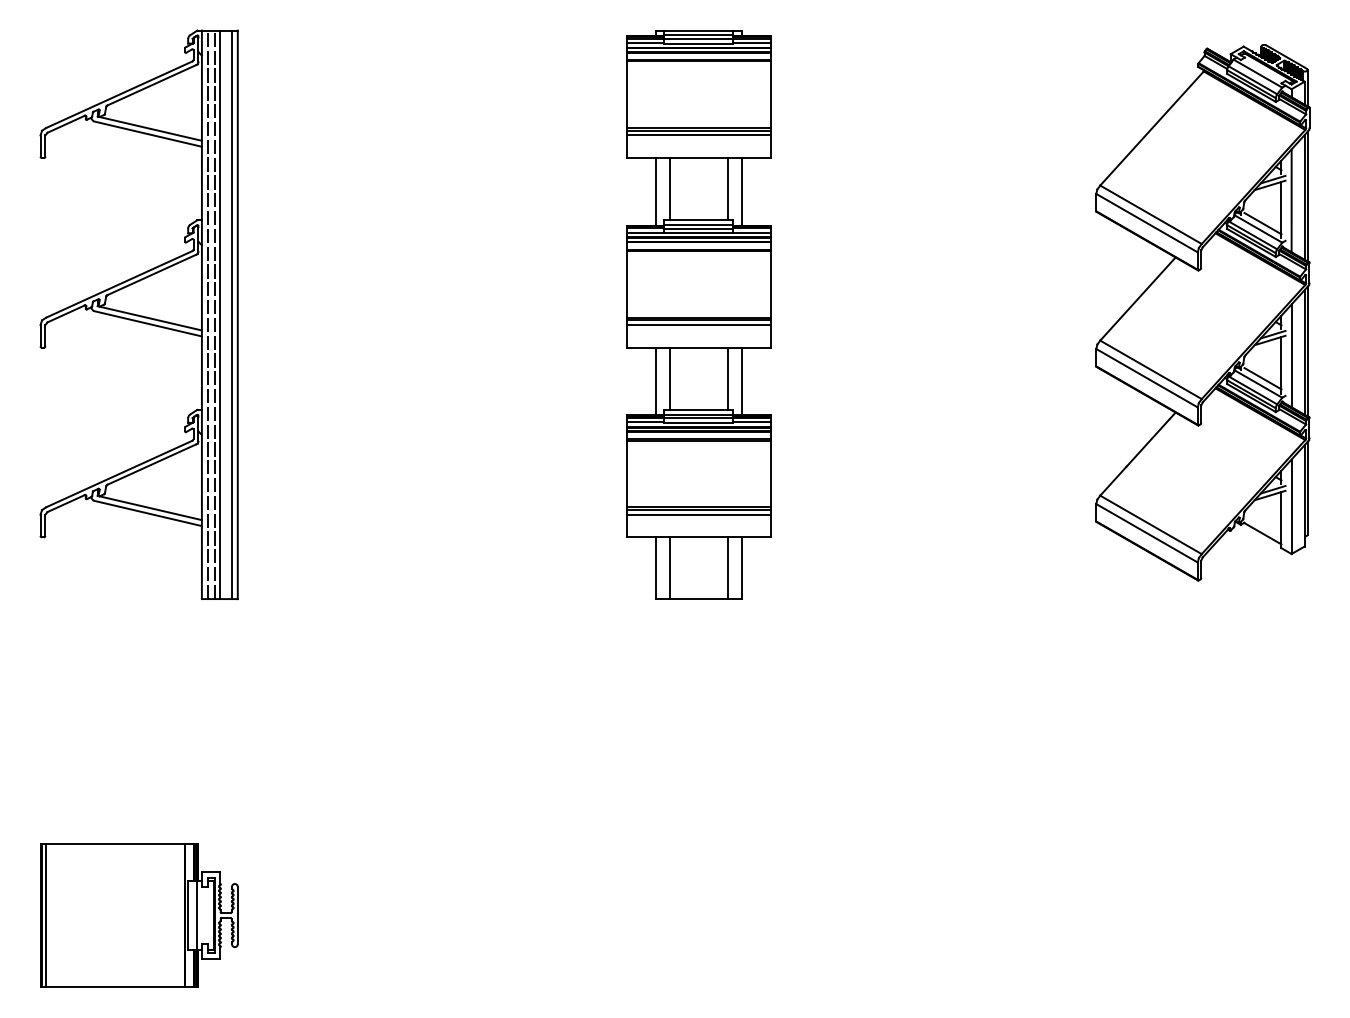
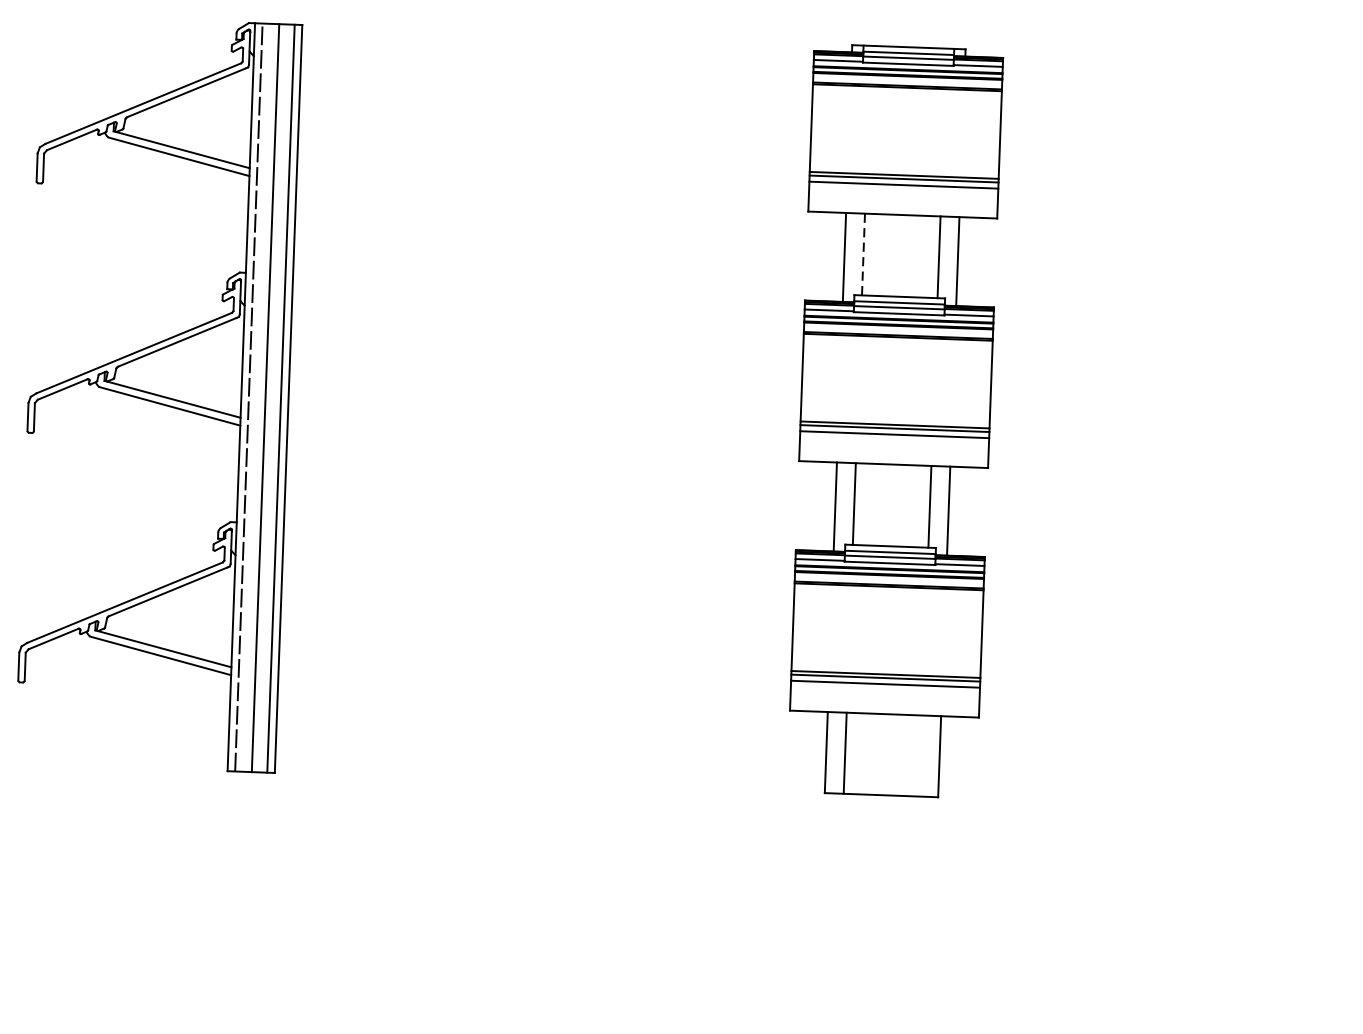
line: (670, 189) -> (863, 254), solid -> dashed
line: (214, 314) -> (257, 397), removed
line: (727, 568) -> (920, 756), removed

